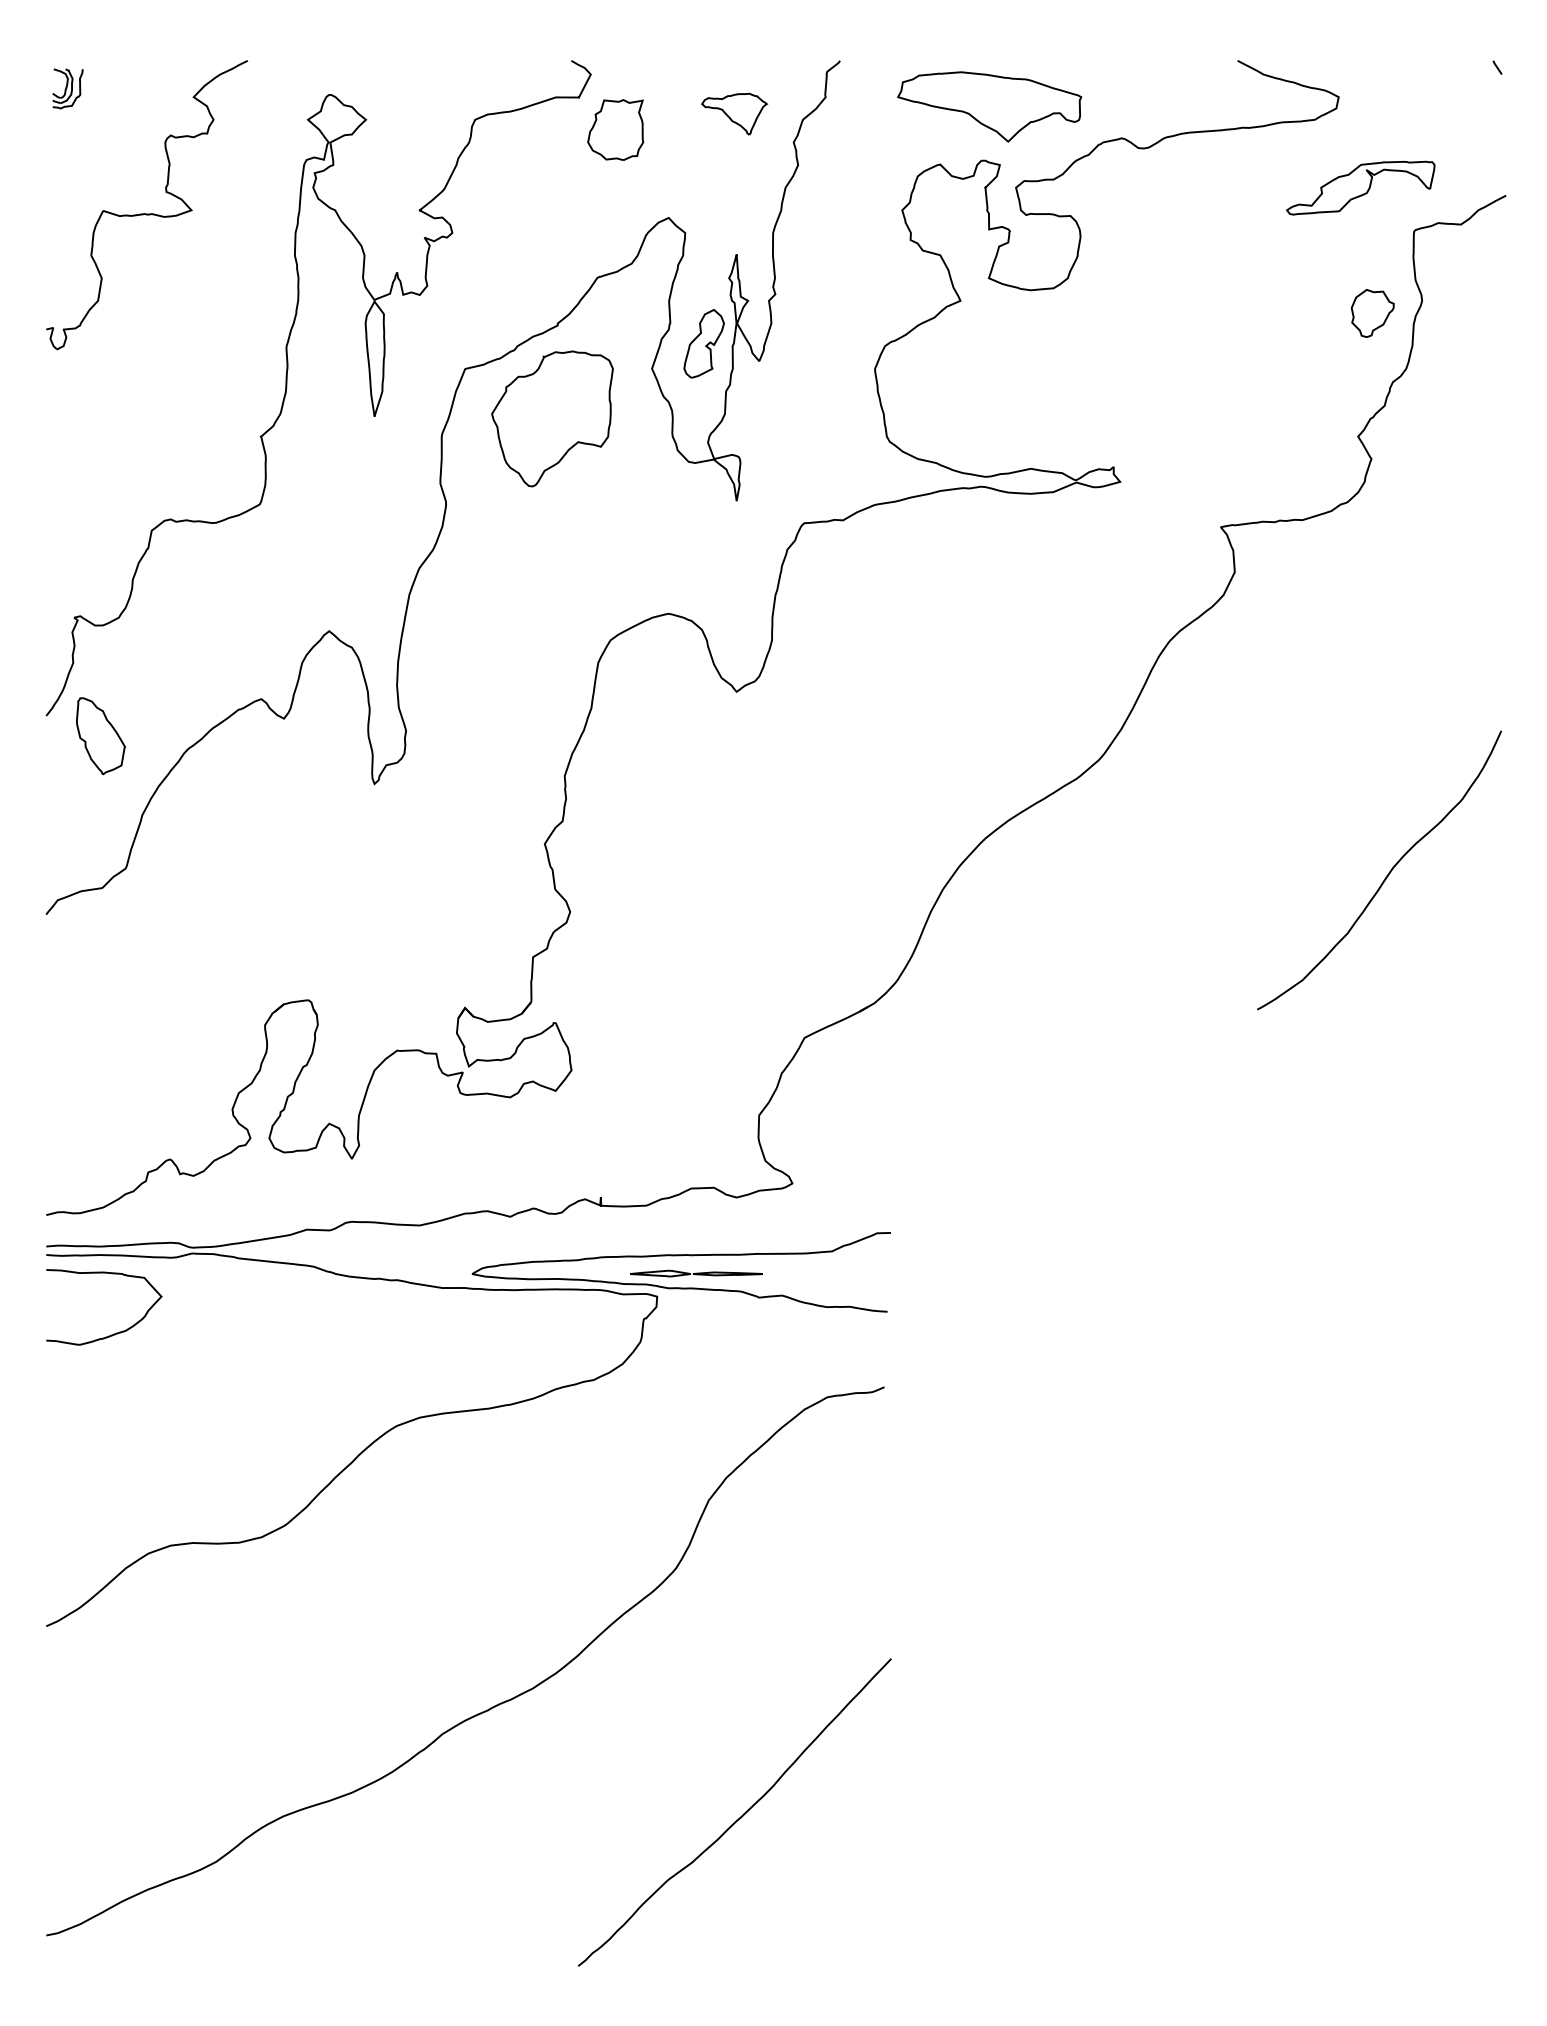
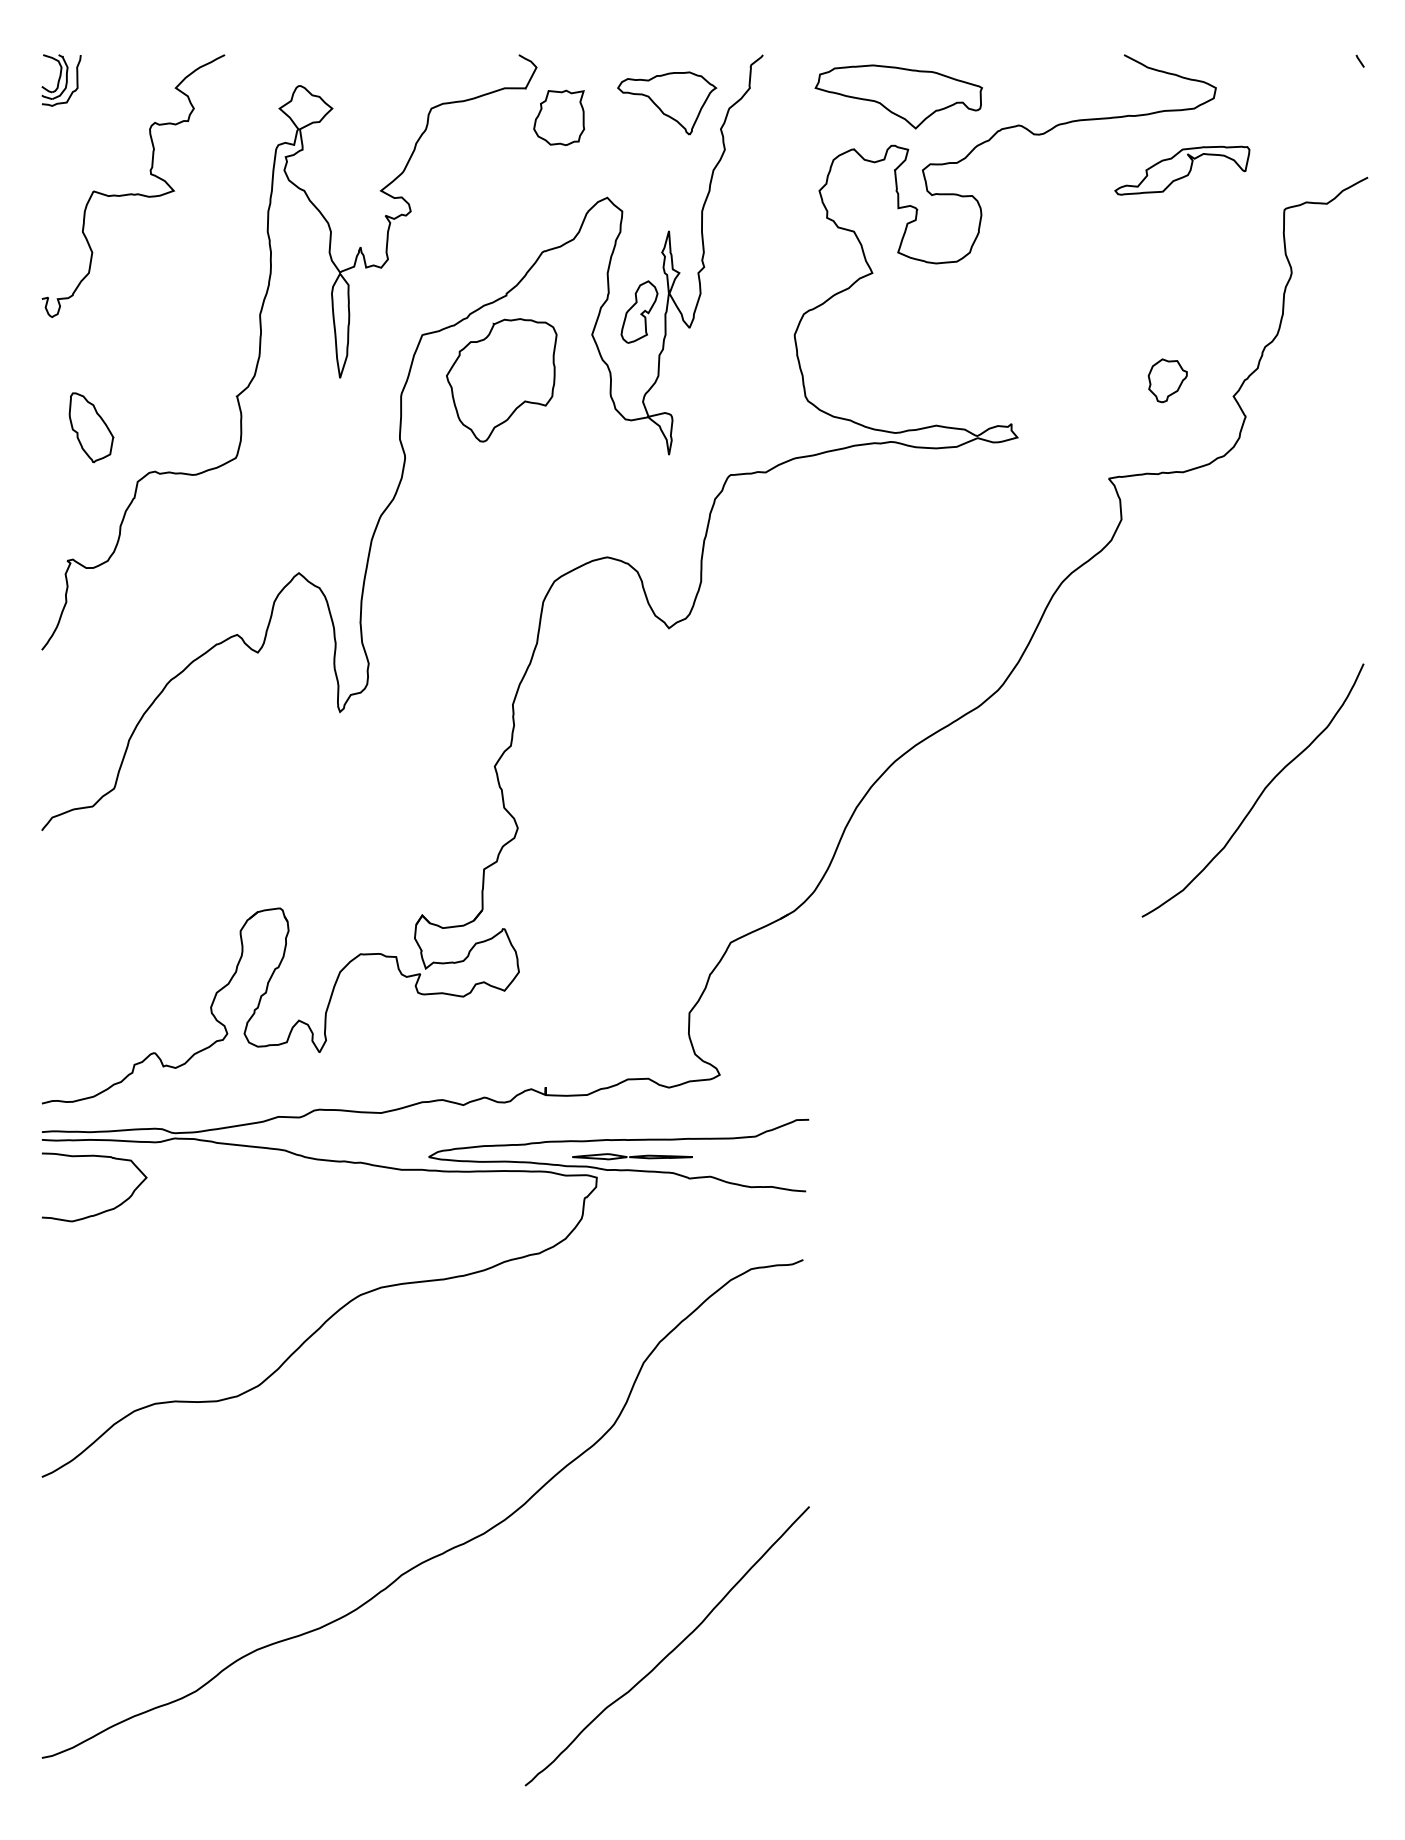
part: (67, 88) -> (61, 80), size x1.43
part: (734, 114) -> (667, 103), size x1.67
part: (1360, 187) -> (1182, 170), moved
part: (1372, 313) -> (1167, 380), moved
part: (100, 736) -> (91, 428), moved

